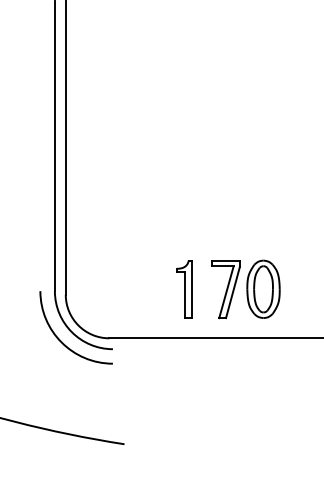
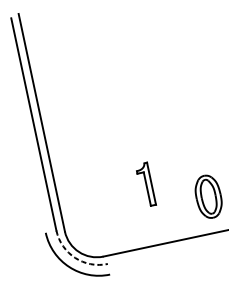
part: (184, 289) -> (145, 185), moved
part: (225, 289) -> (180, 202), removed
arc: (71, 332) -> (74, 258), solid -> dashed

